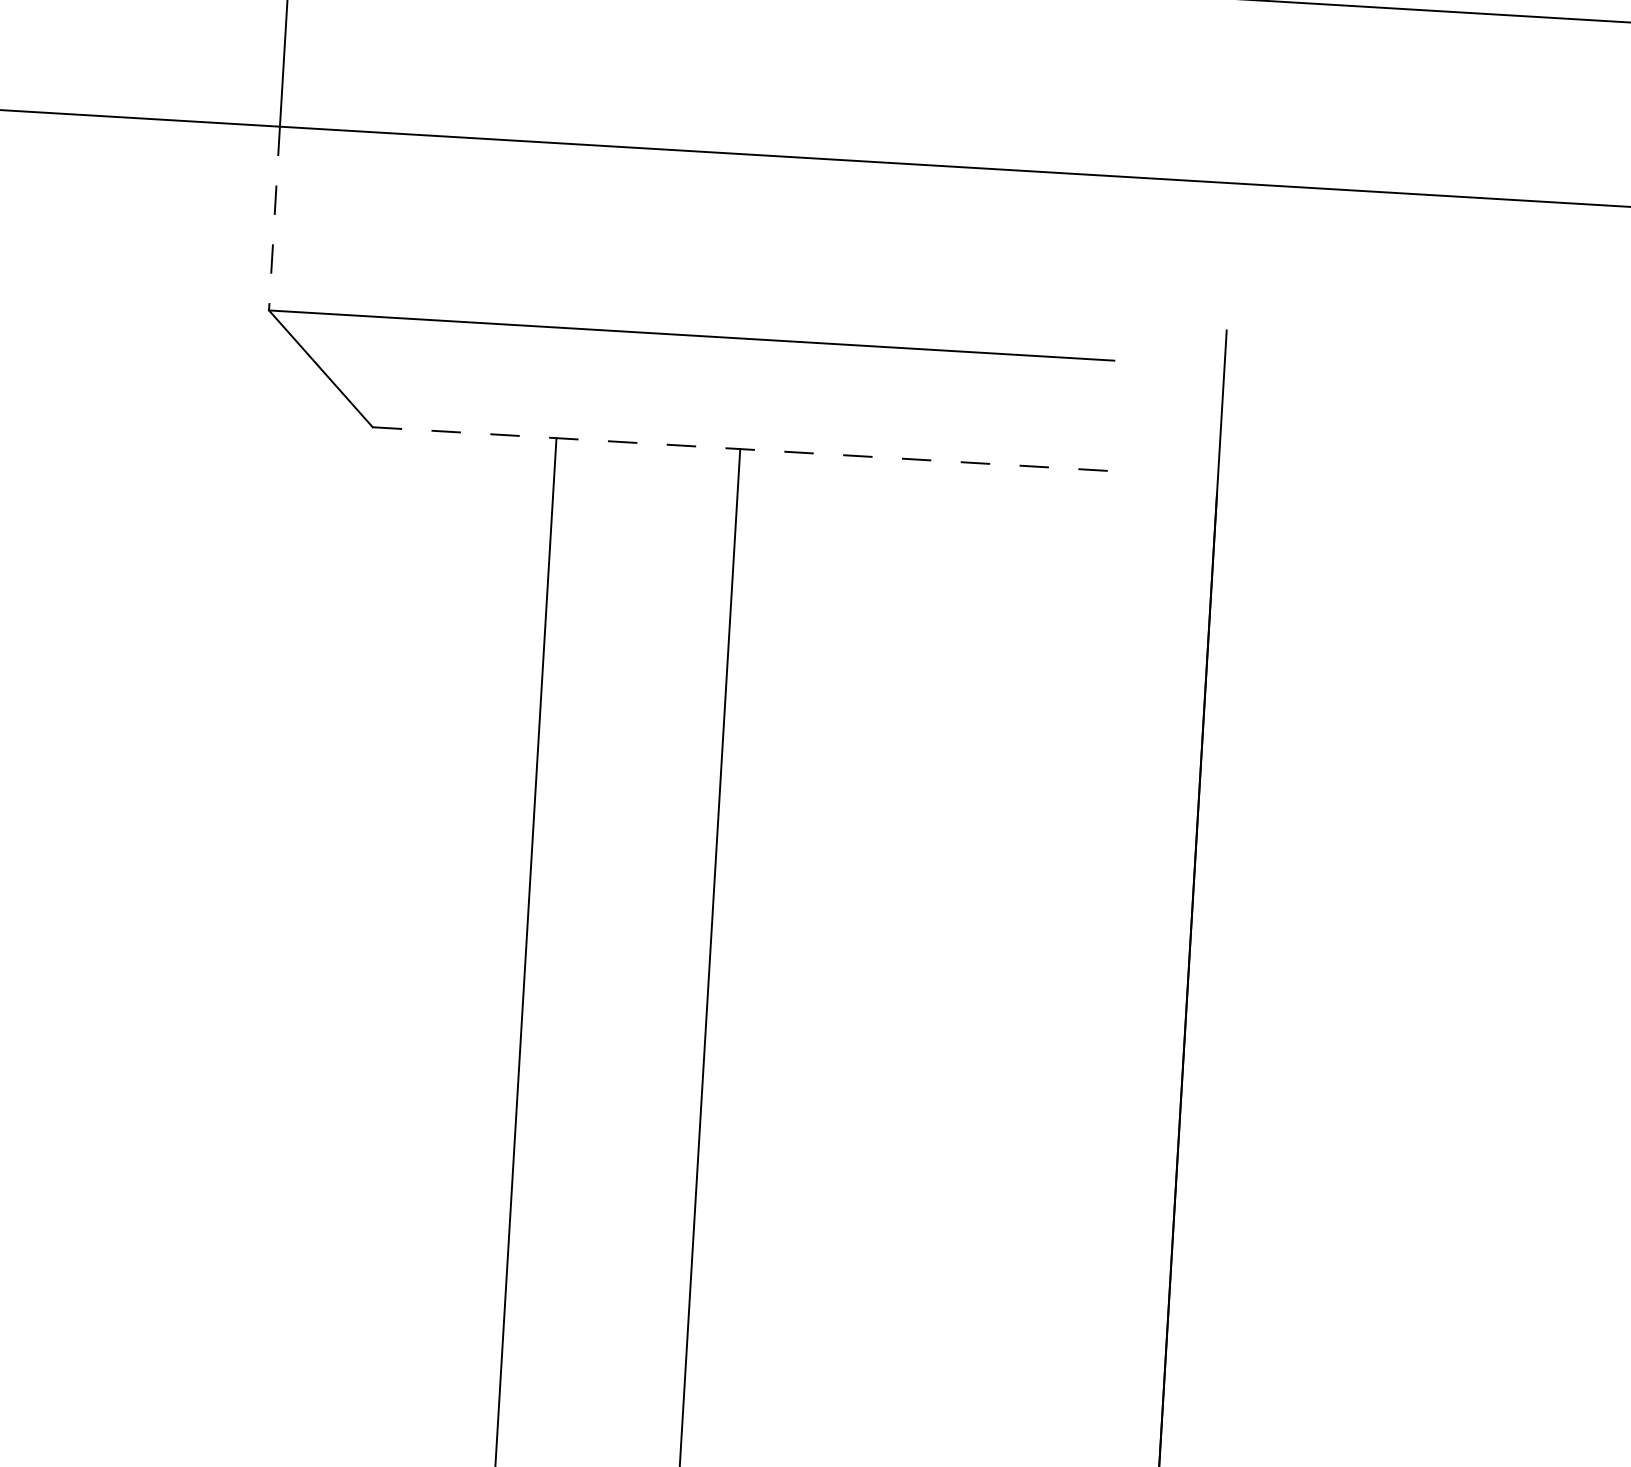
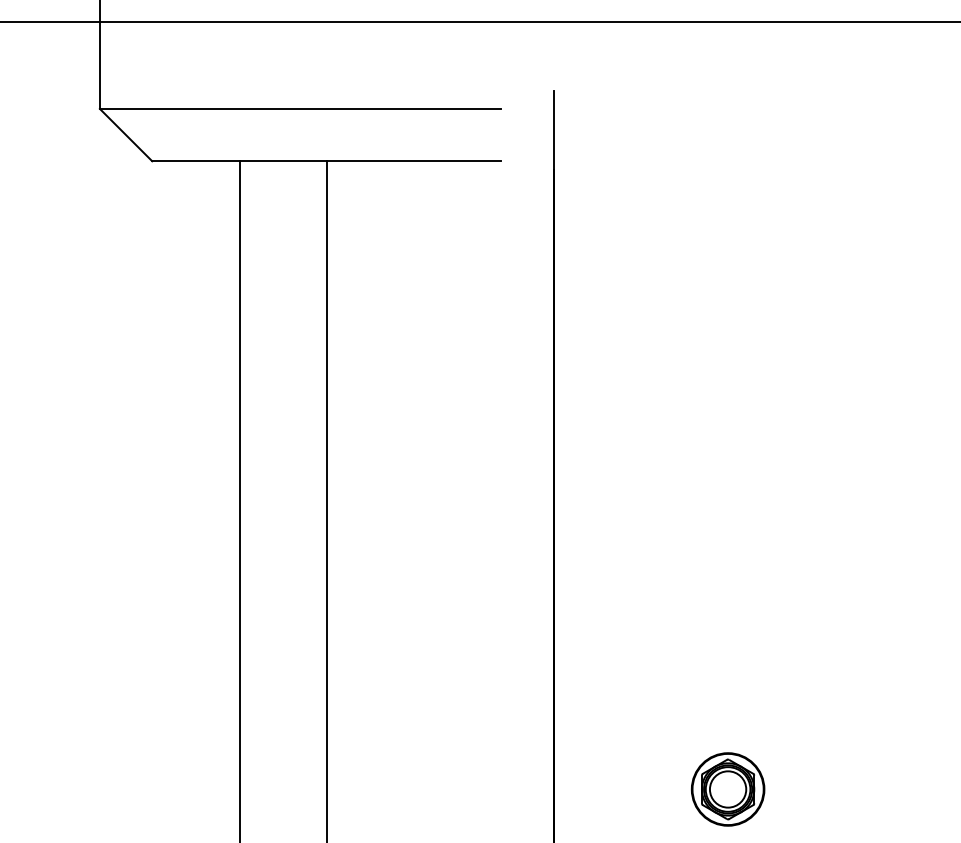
line: (273, 218) -> (99, 65), dashed -> solid
line: (739, 449) -> (326, 161), dashed -> solid

